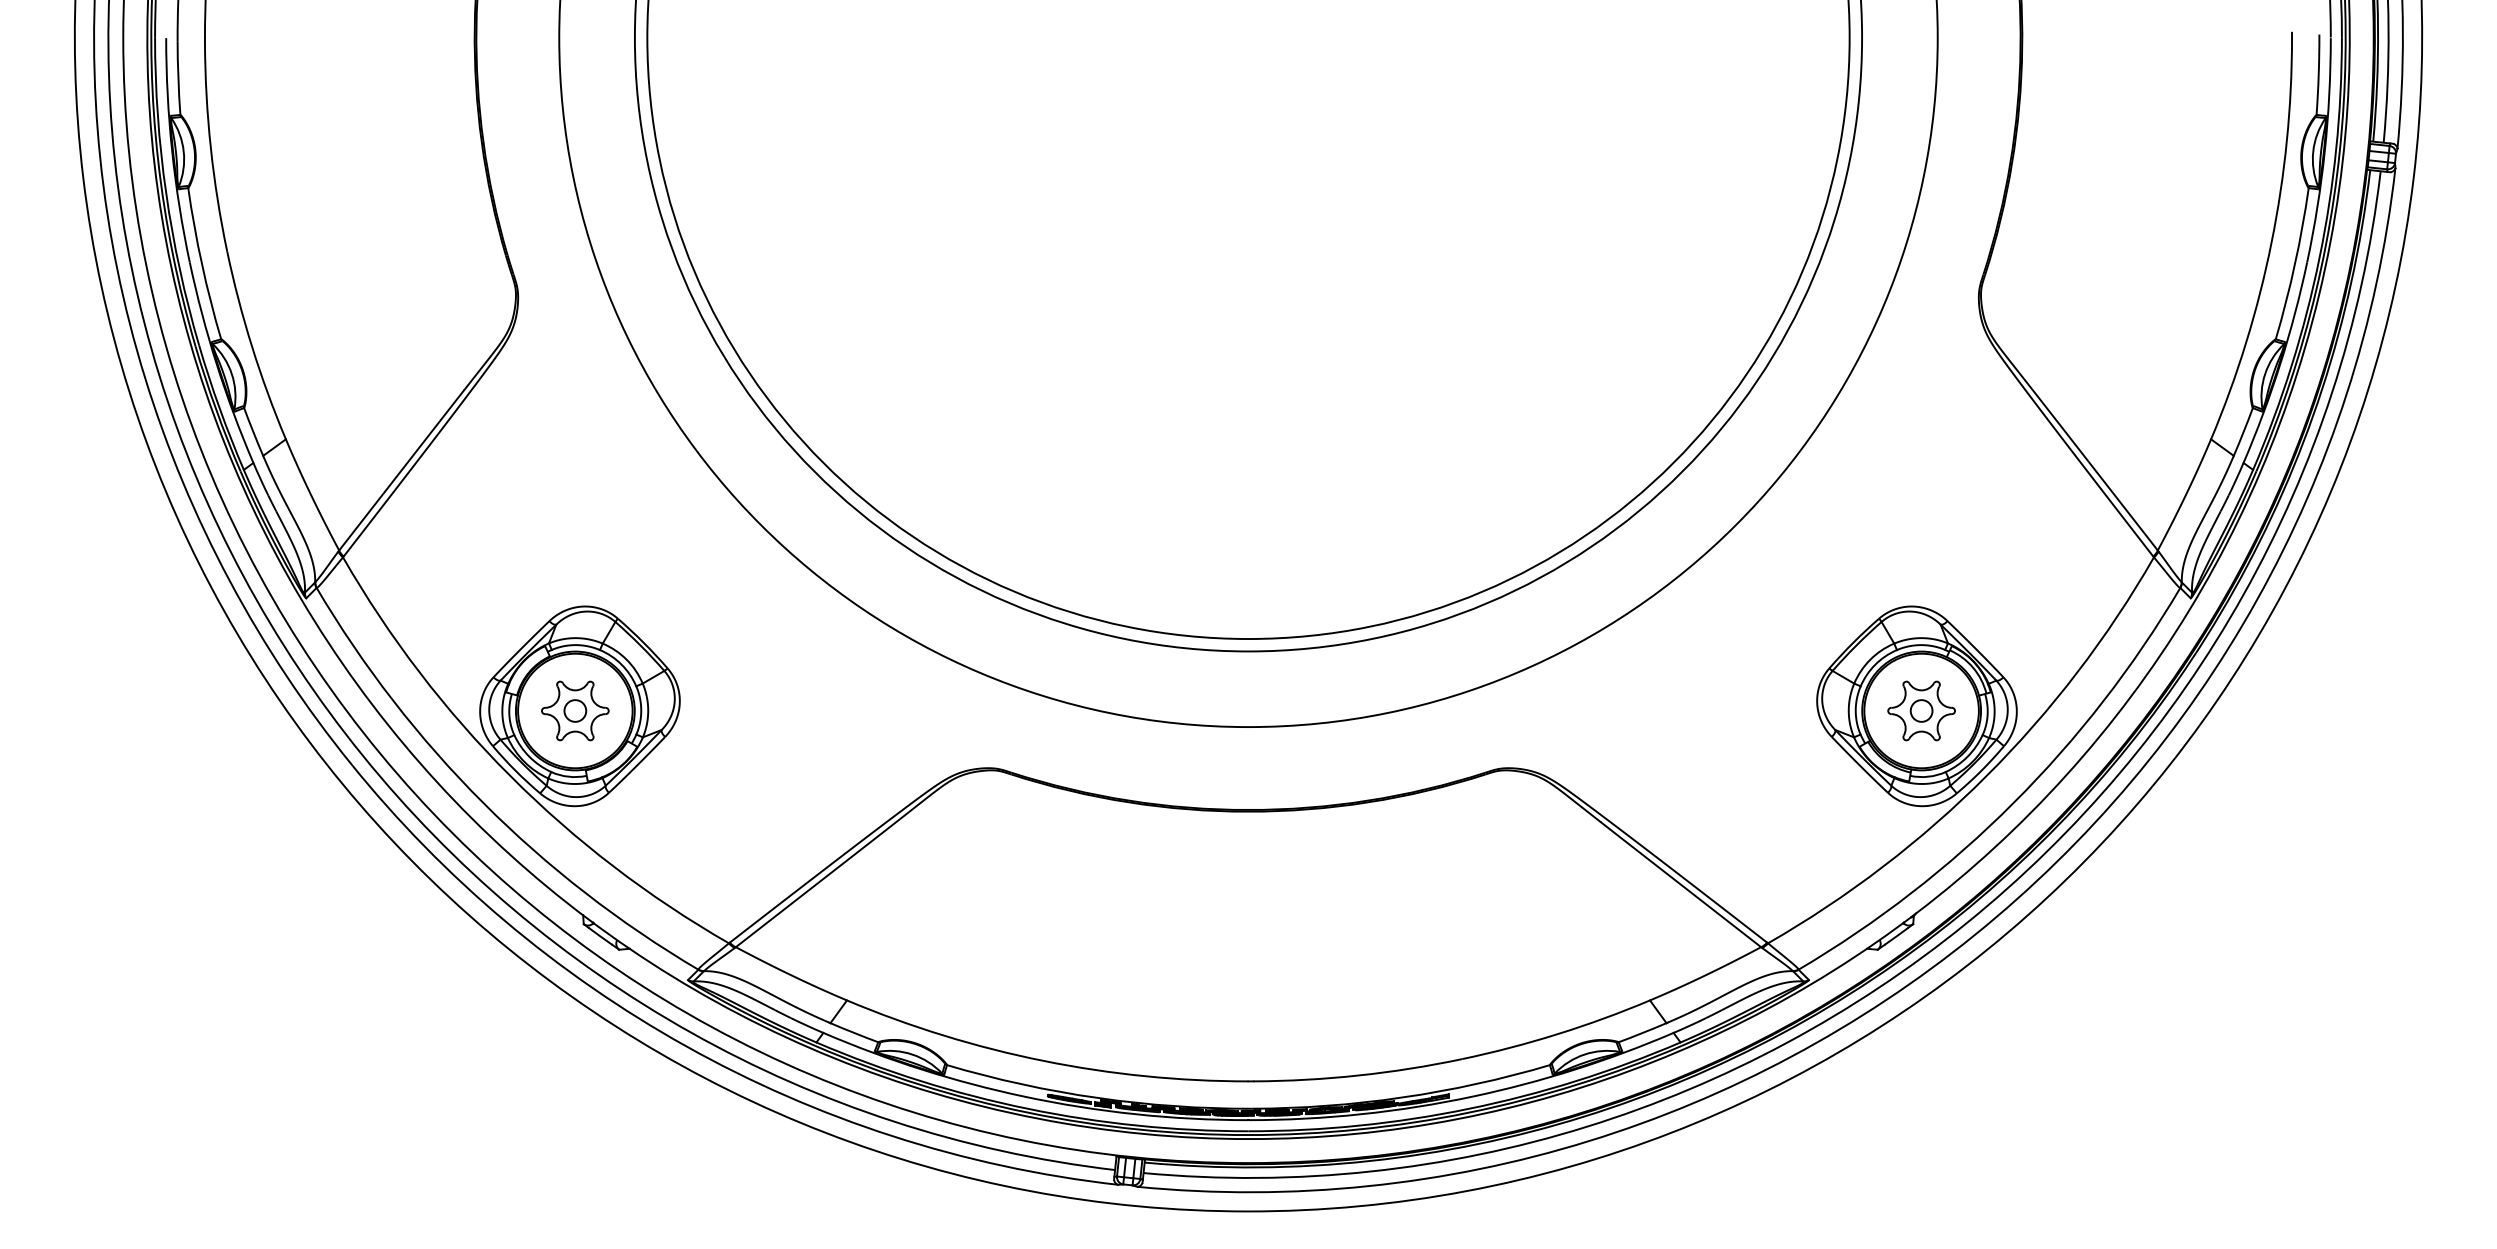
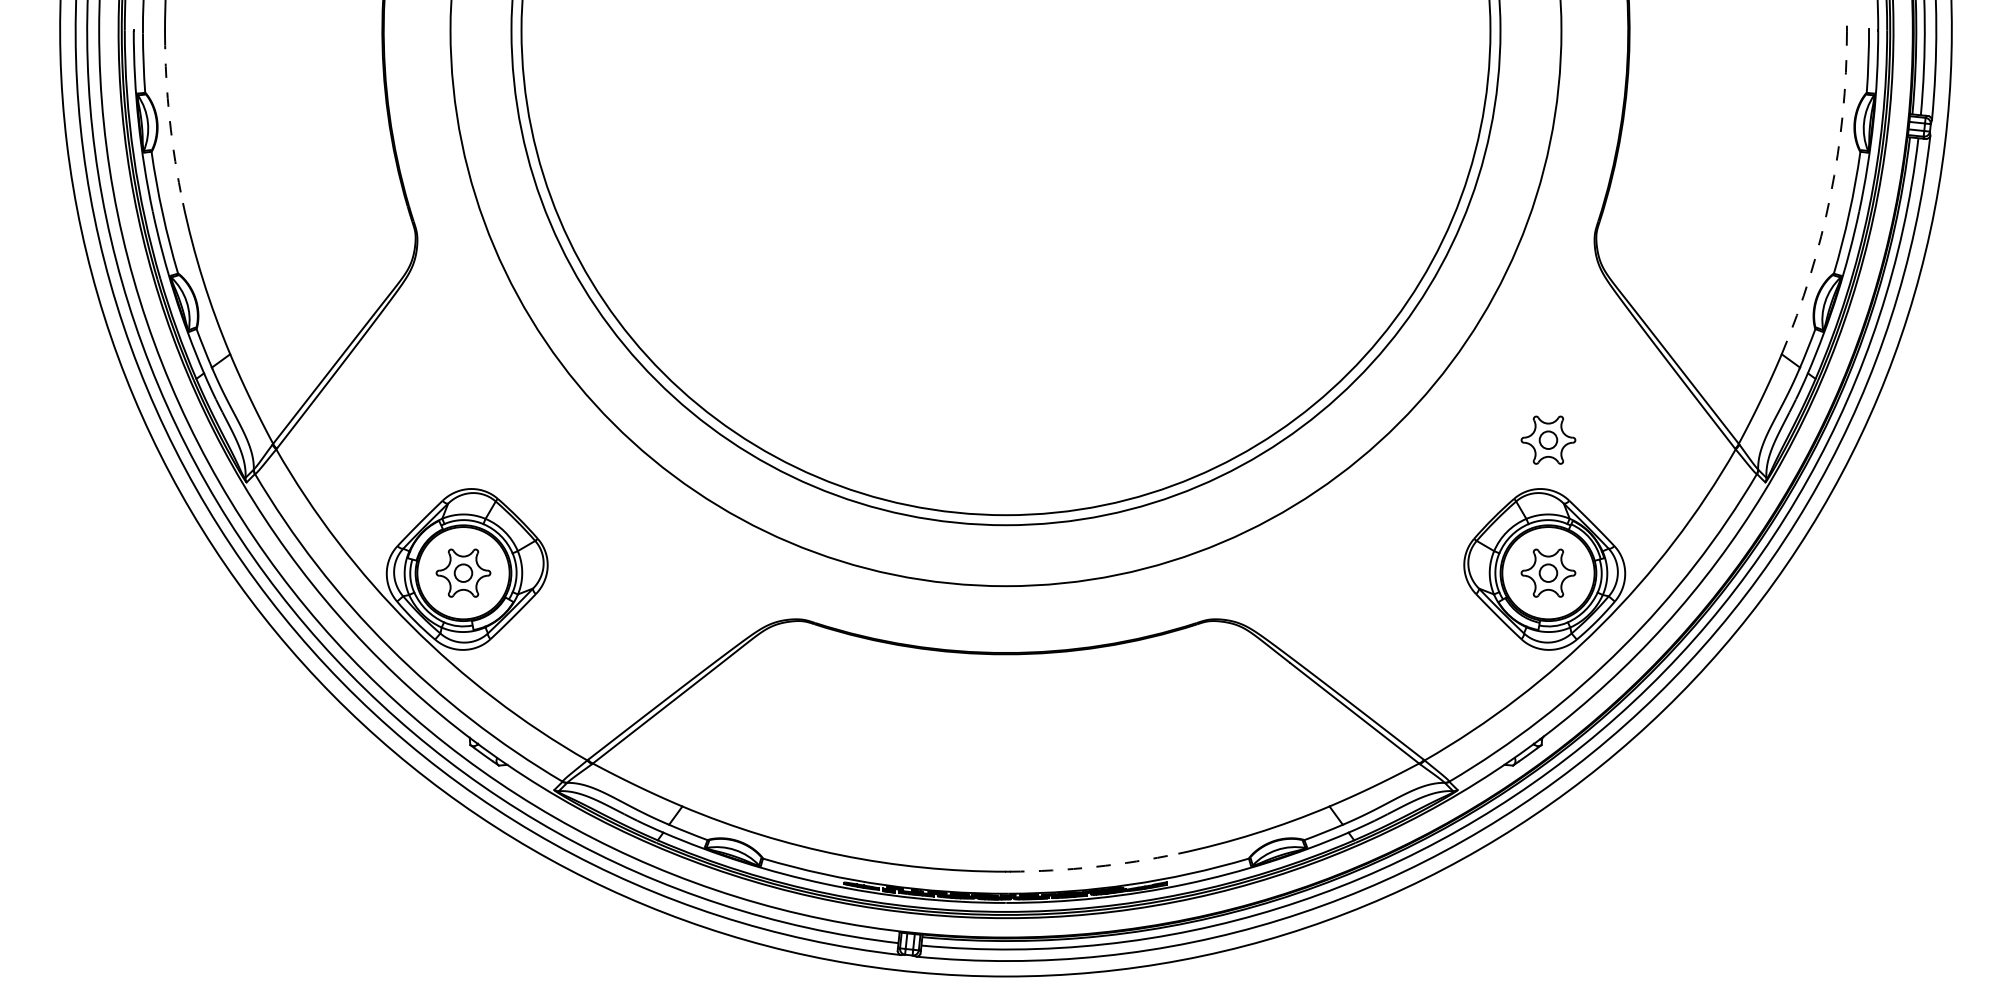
arc: (210, 147) -> (169, 119), solid -> dashed
arc: (2271, 242) -> (1830, 195), solid -> dashed
part: (1921, 545) -> (1548, 439), added
arc: (1358, 1075) -> (1094, 866), solid -> dashed

